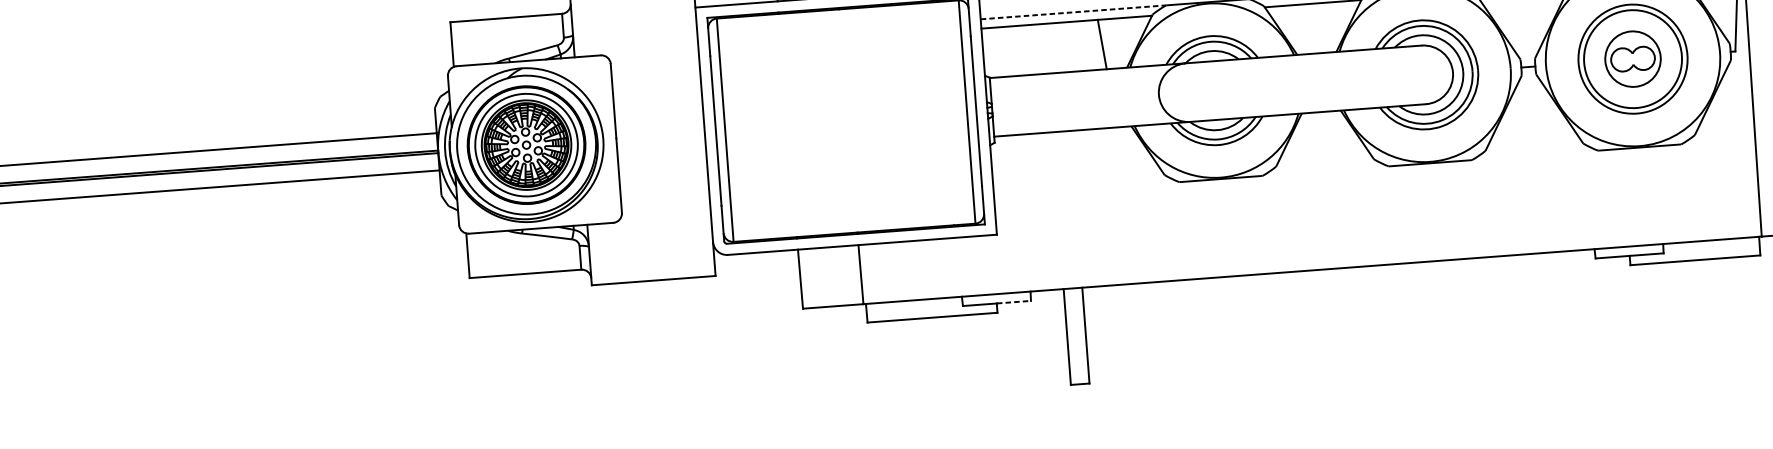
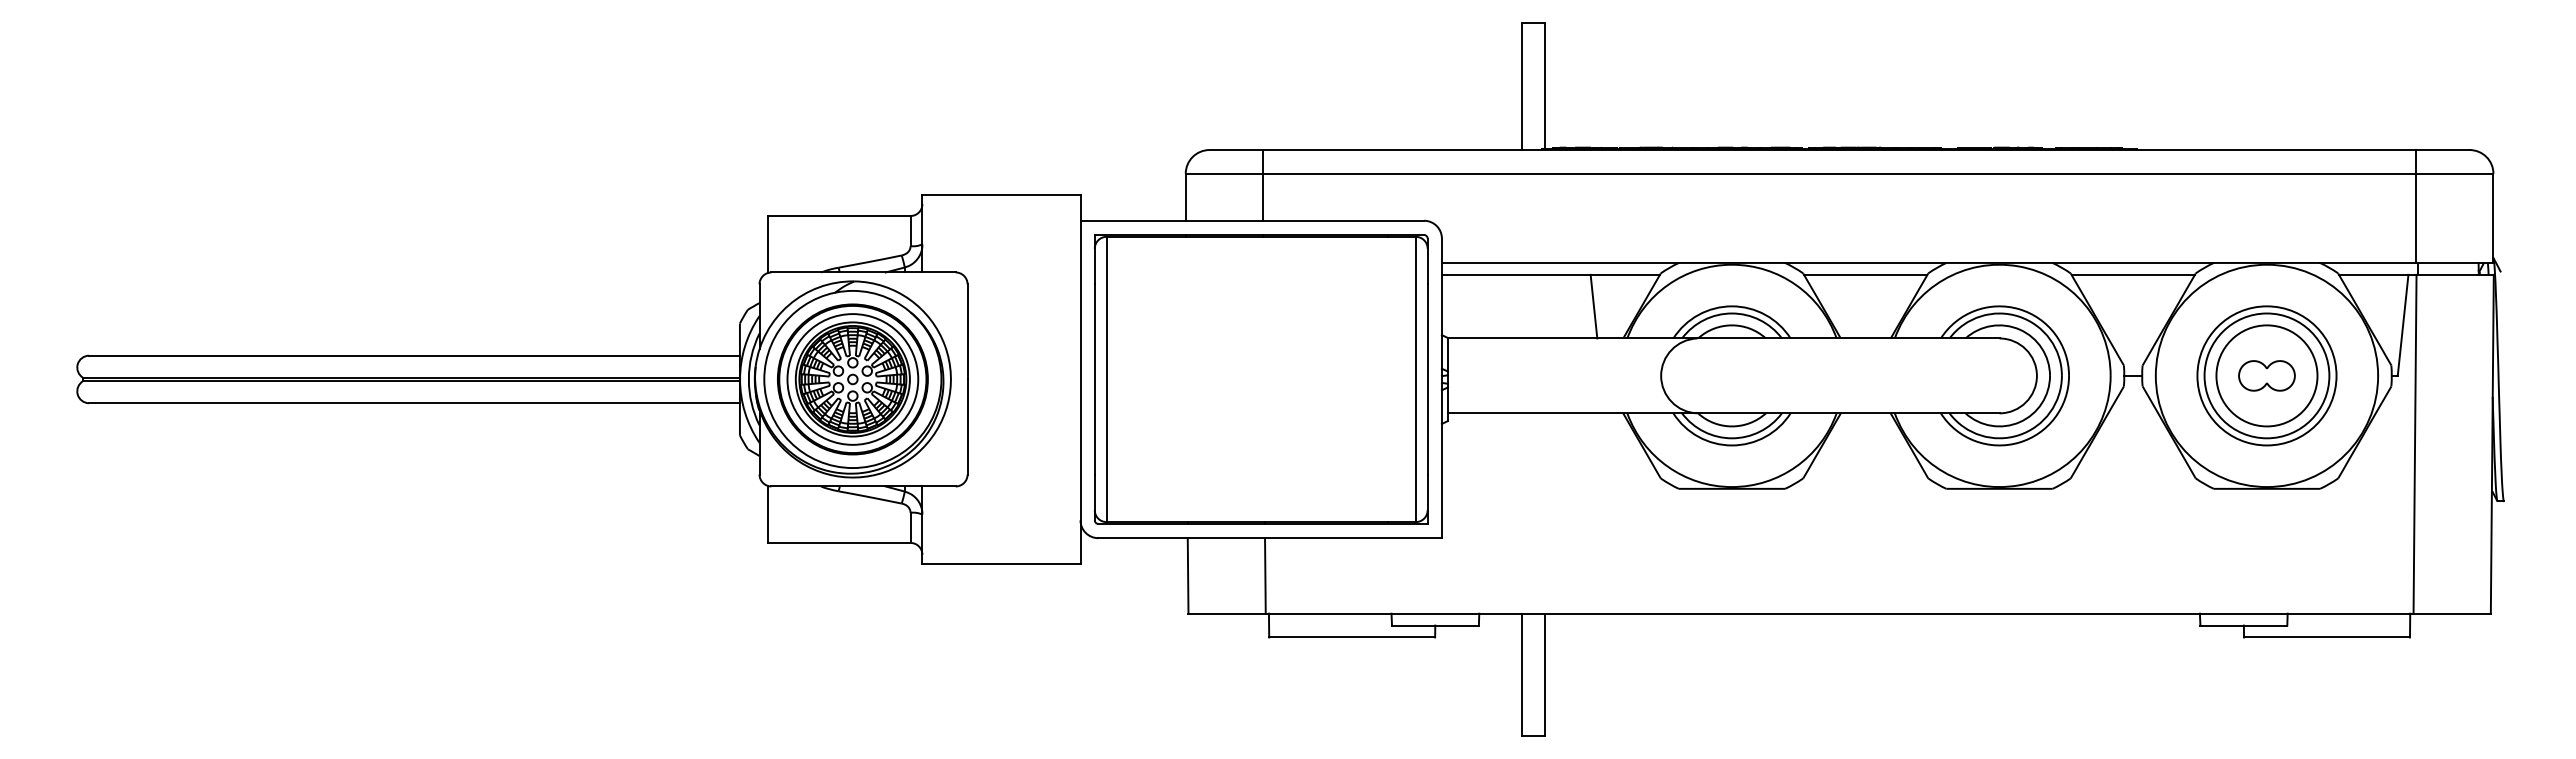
line: (1073, 11) -> (1560, 262), dashed -> solid
circle: (1632, 58) -> (2266, 375), size x1.43
line: (1014, 302) -> (1457, 625), dashed -> solid

